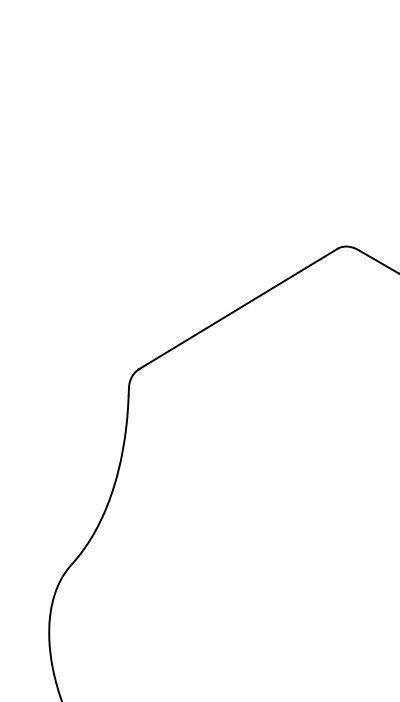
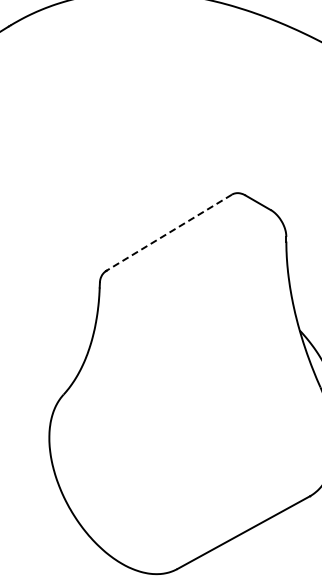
line: (237, 310) -> (168, 233), solid -> dashed

